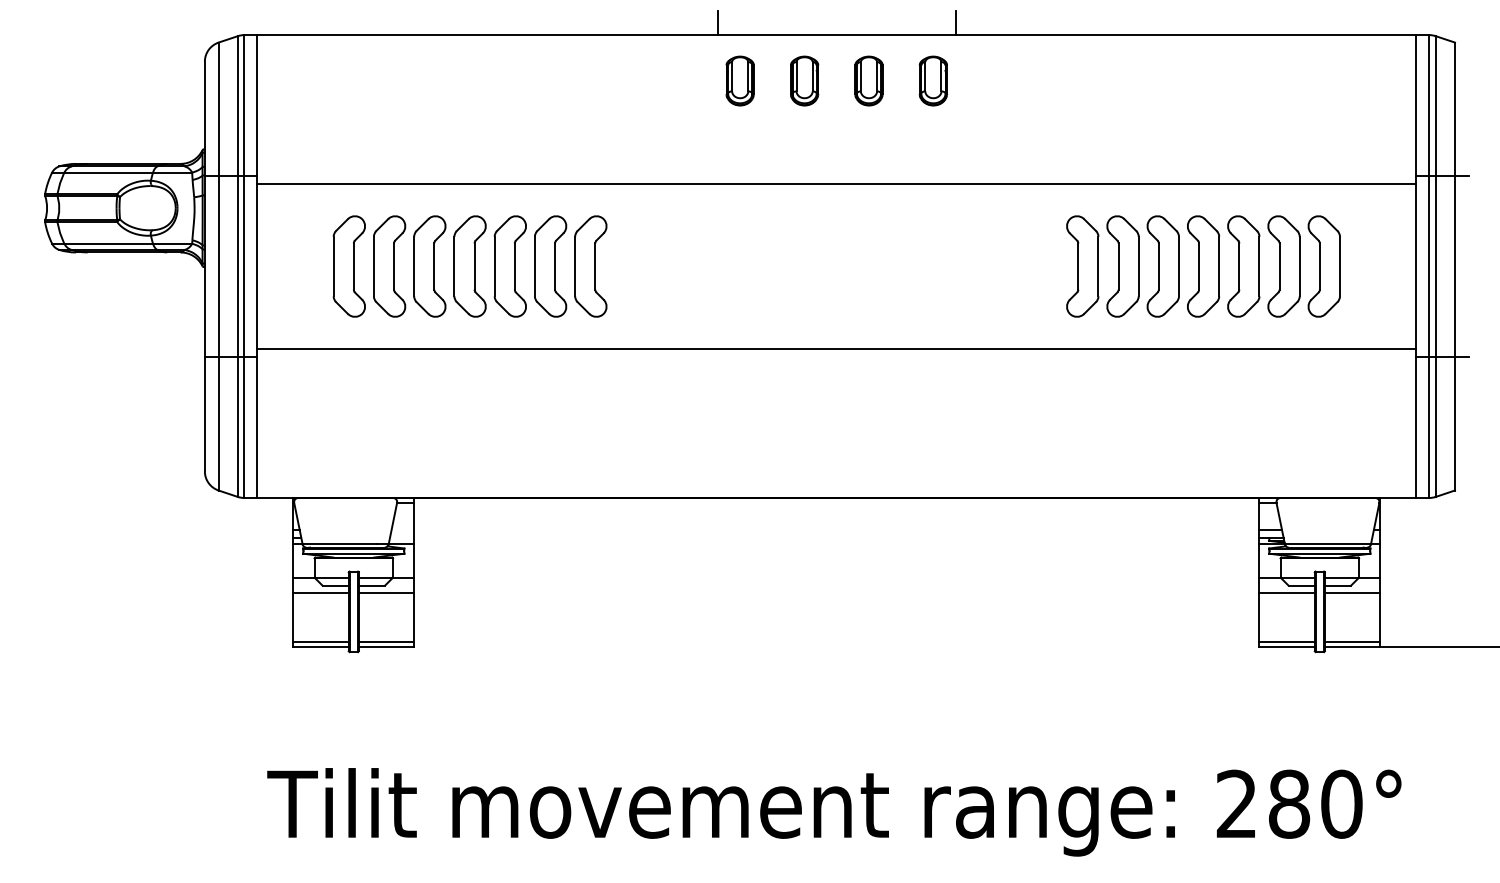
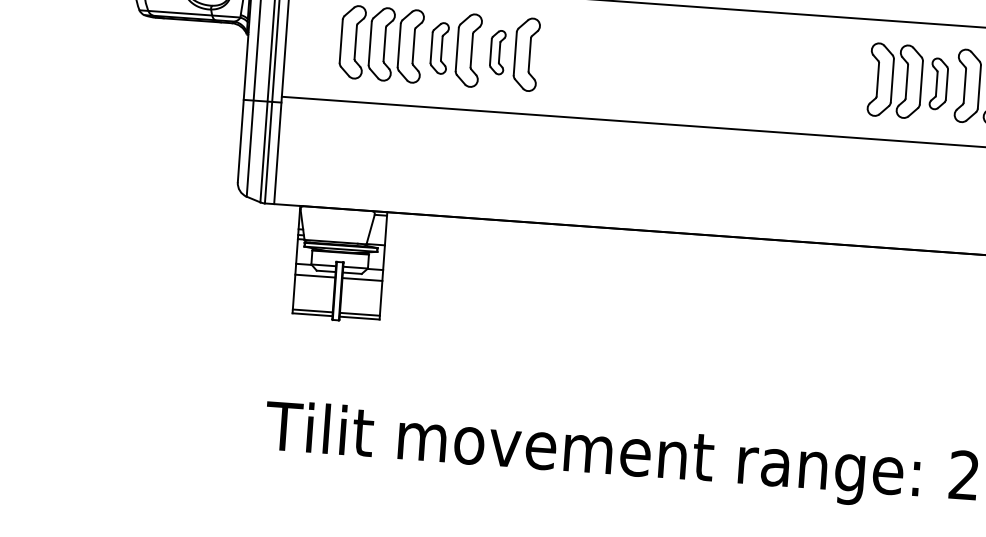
part: (469, 266) -> (439, 48), size x0.7
part: (550, 266) -> (497, 52), size x0.6
part: (1162, 266) -> (938, 84), size x0.7

